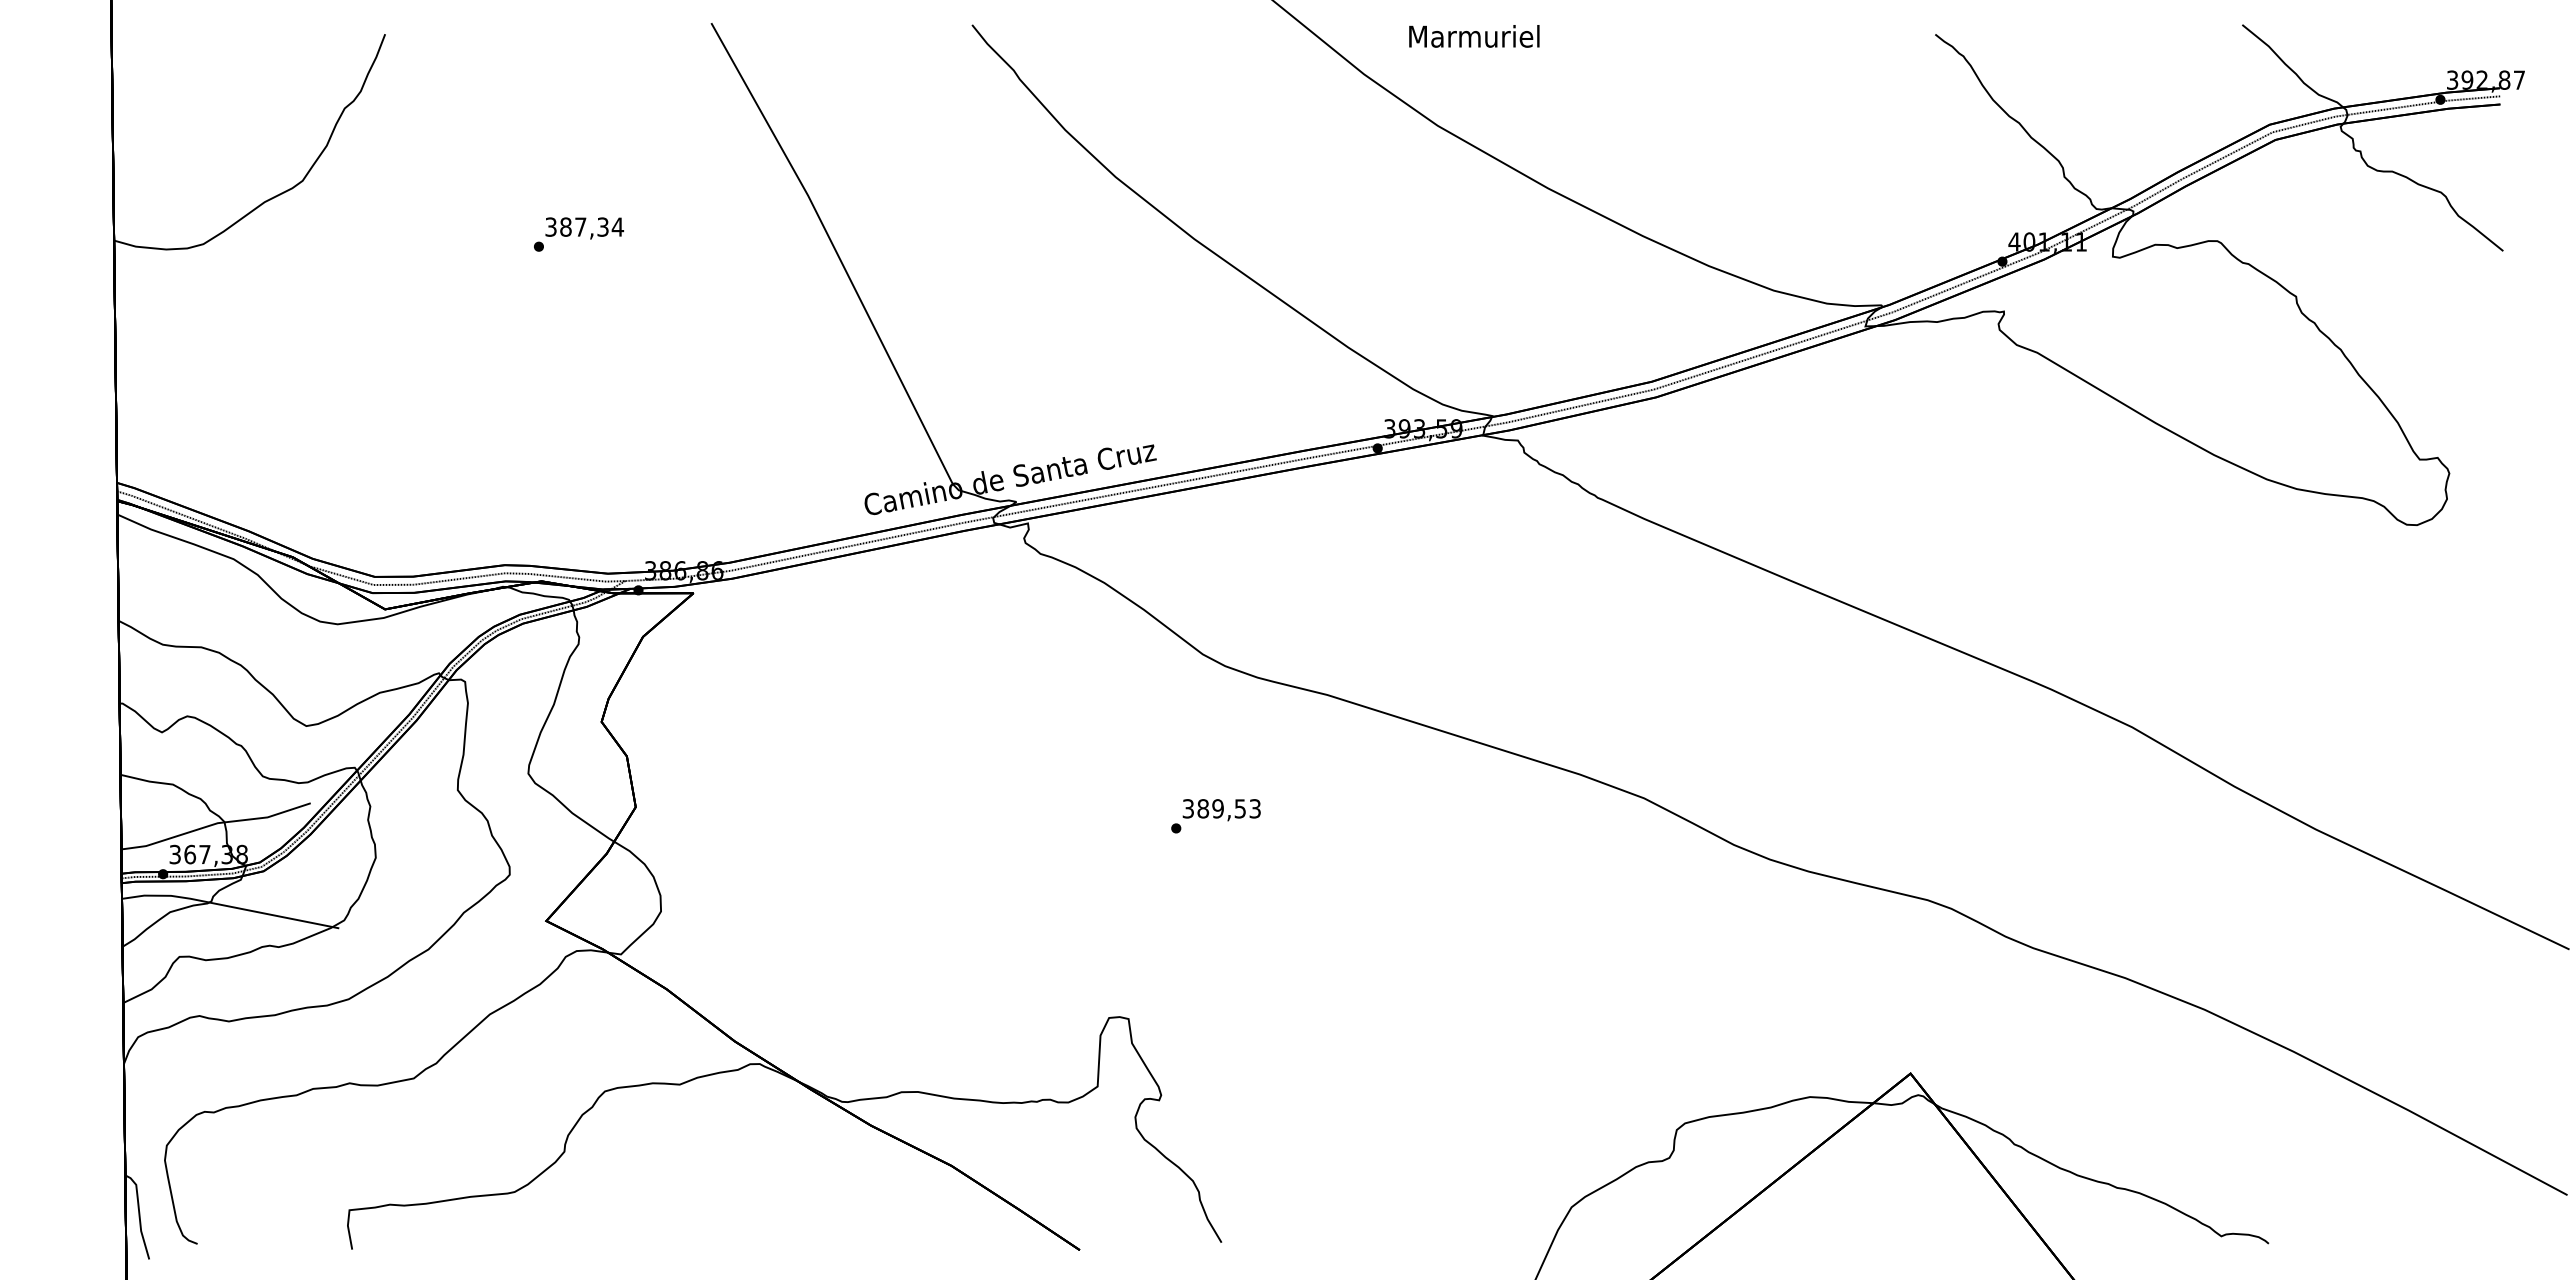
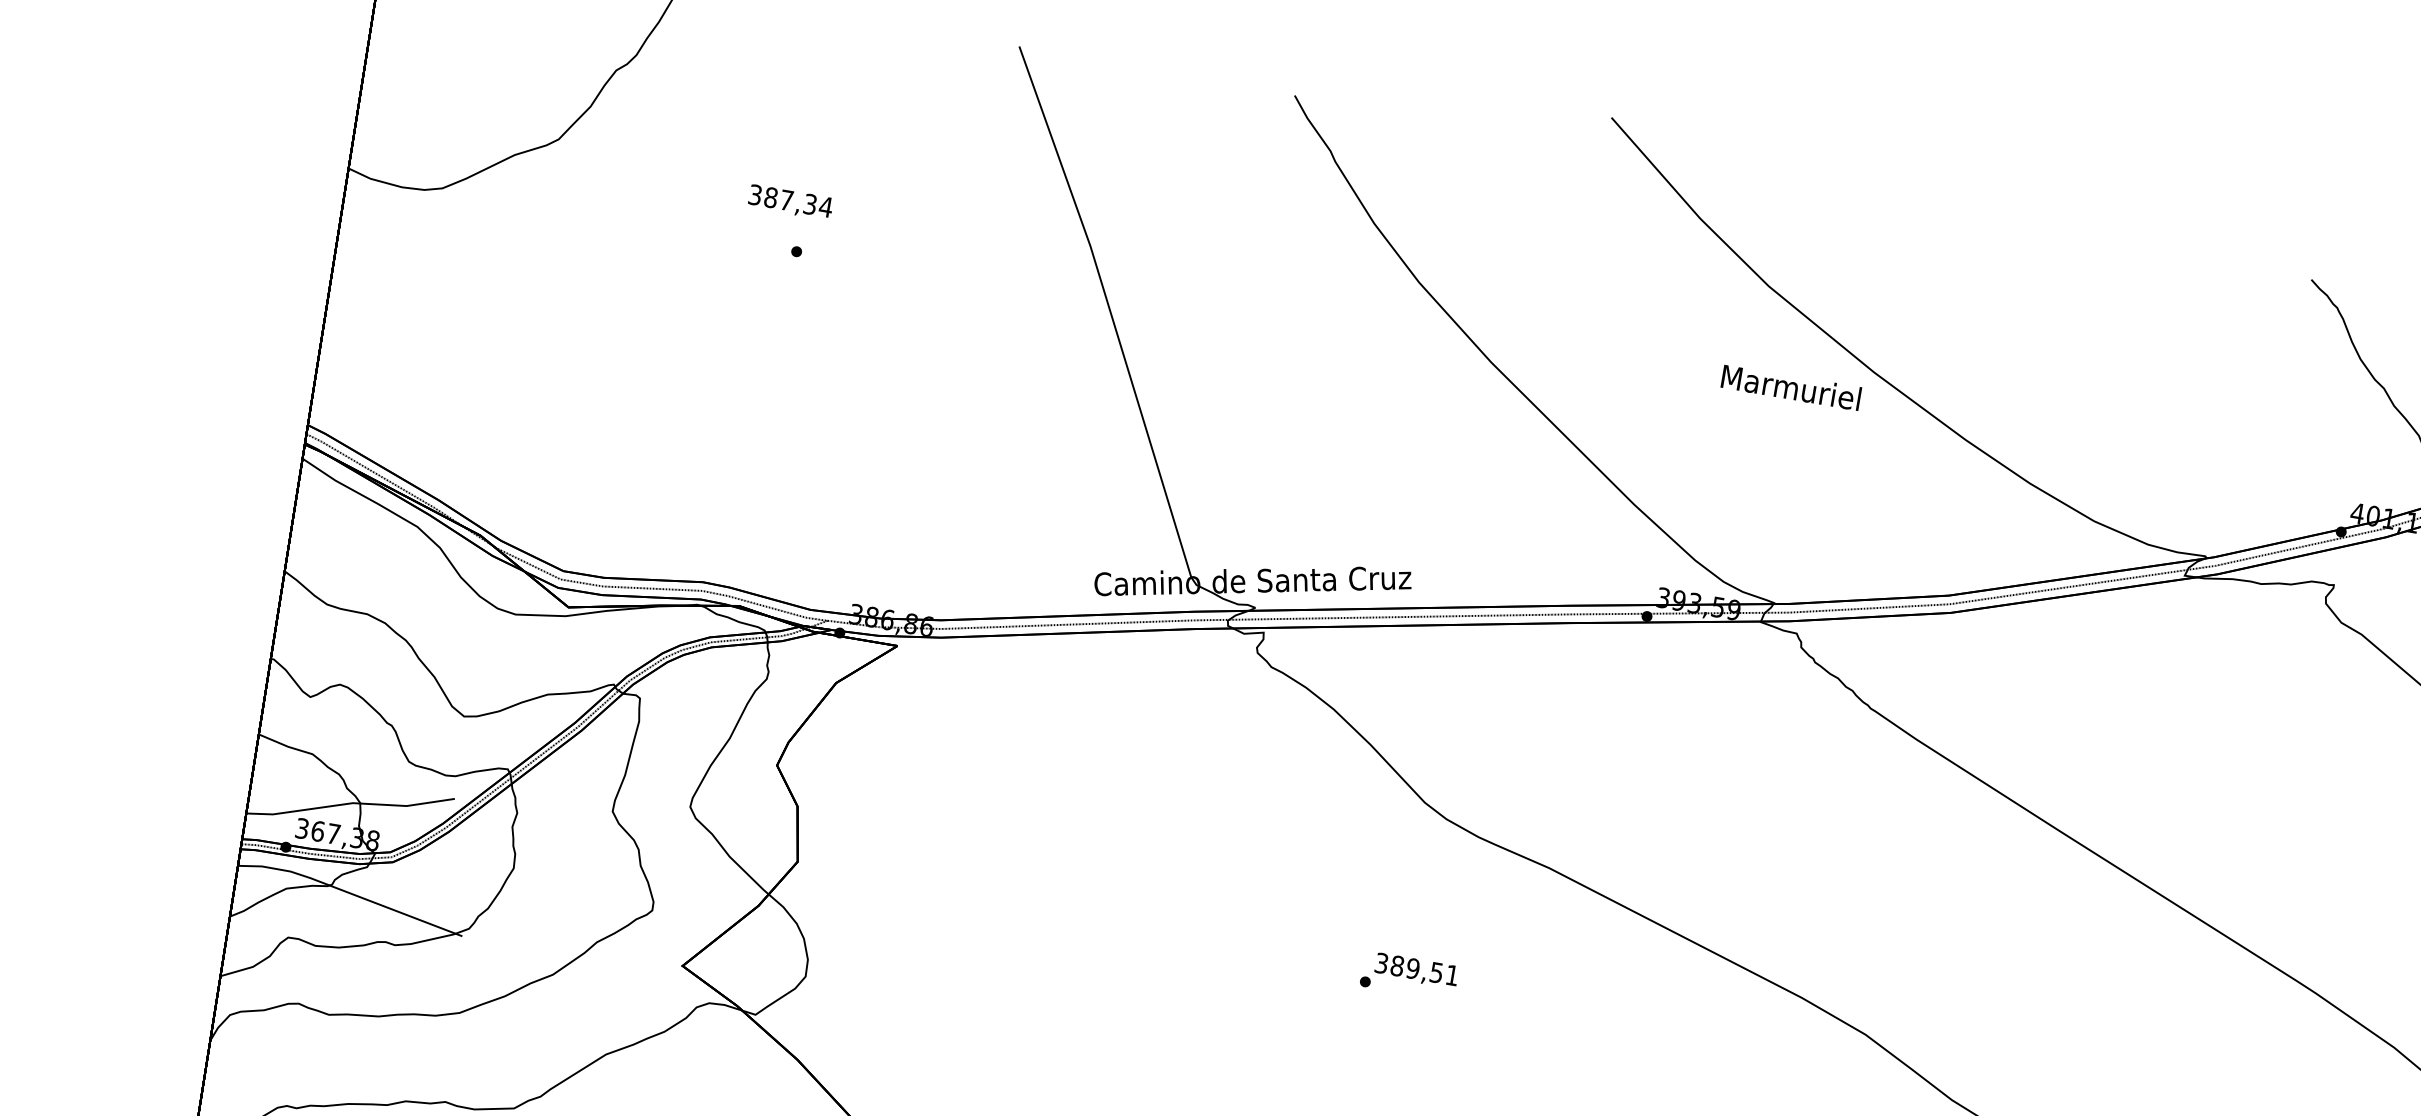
text: (1474, 36) -> (1791, 387), moved
text: (584, 228) -> (790, 202), moved
text: (1254, 808) -> (1451, 974), 389,53 -> 389,51

